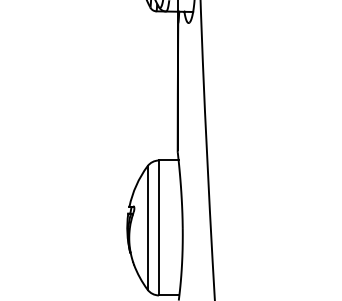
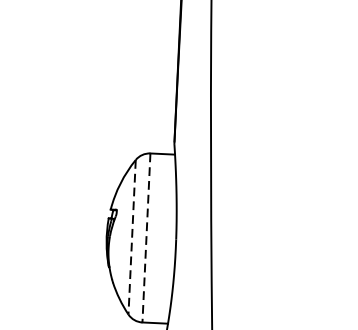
line: (147, 227) -> (132, 236), solid -> dashed
line: (158, 228) -> (145, 238), solid -> dashed

